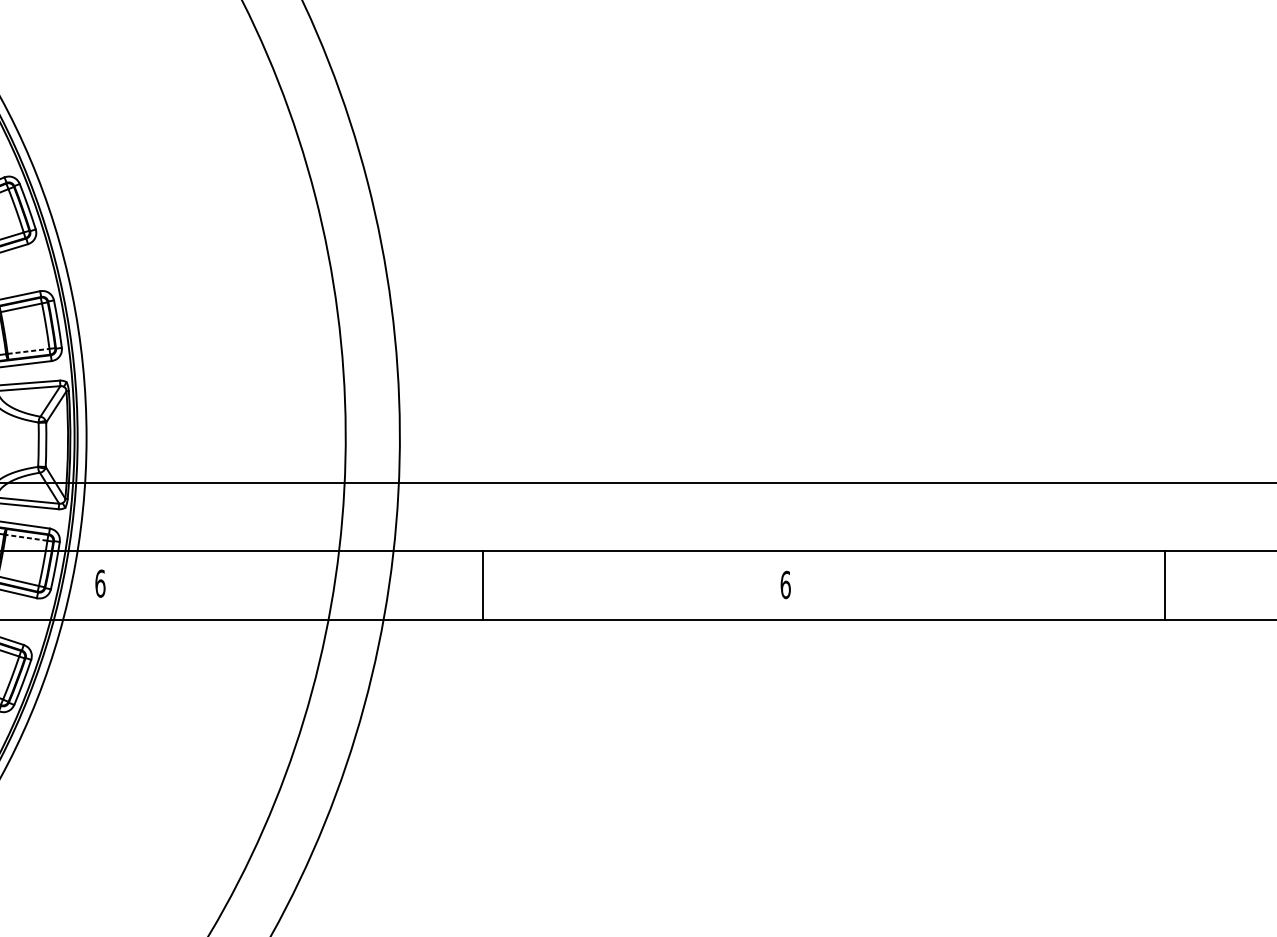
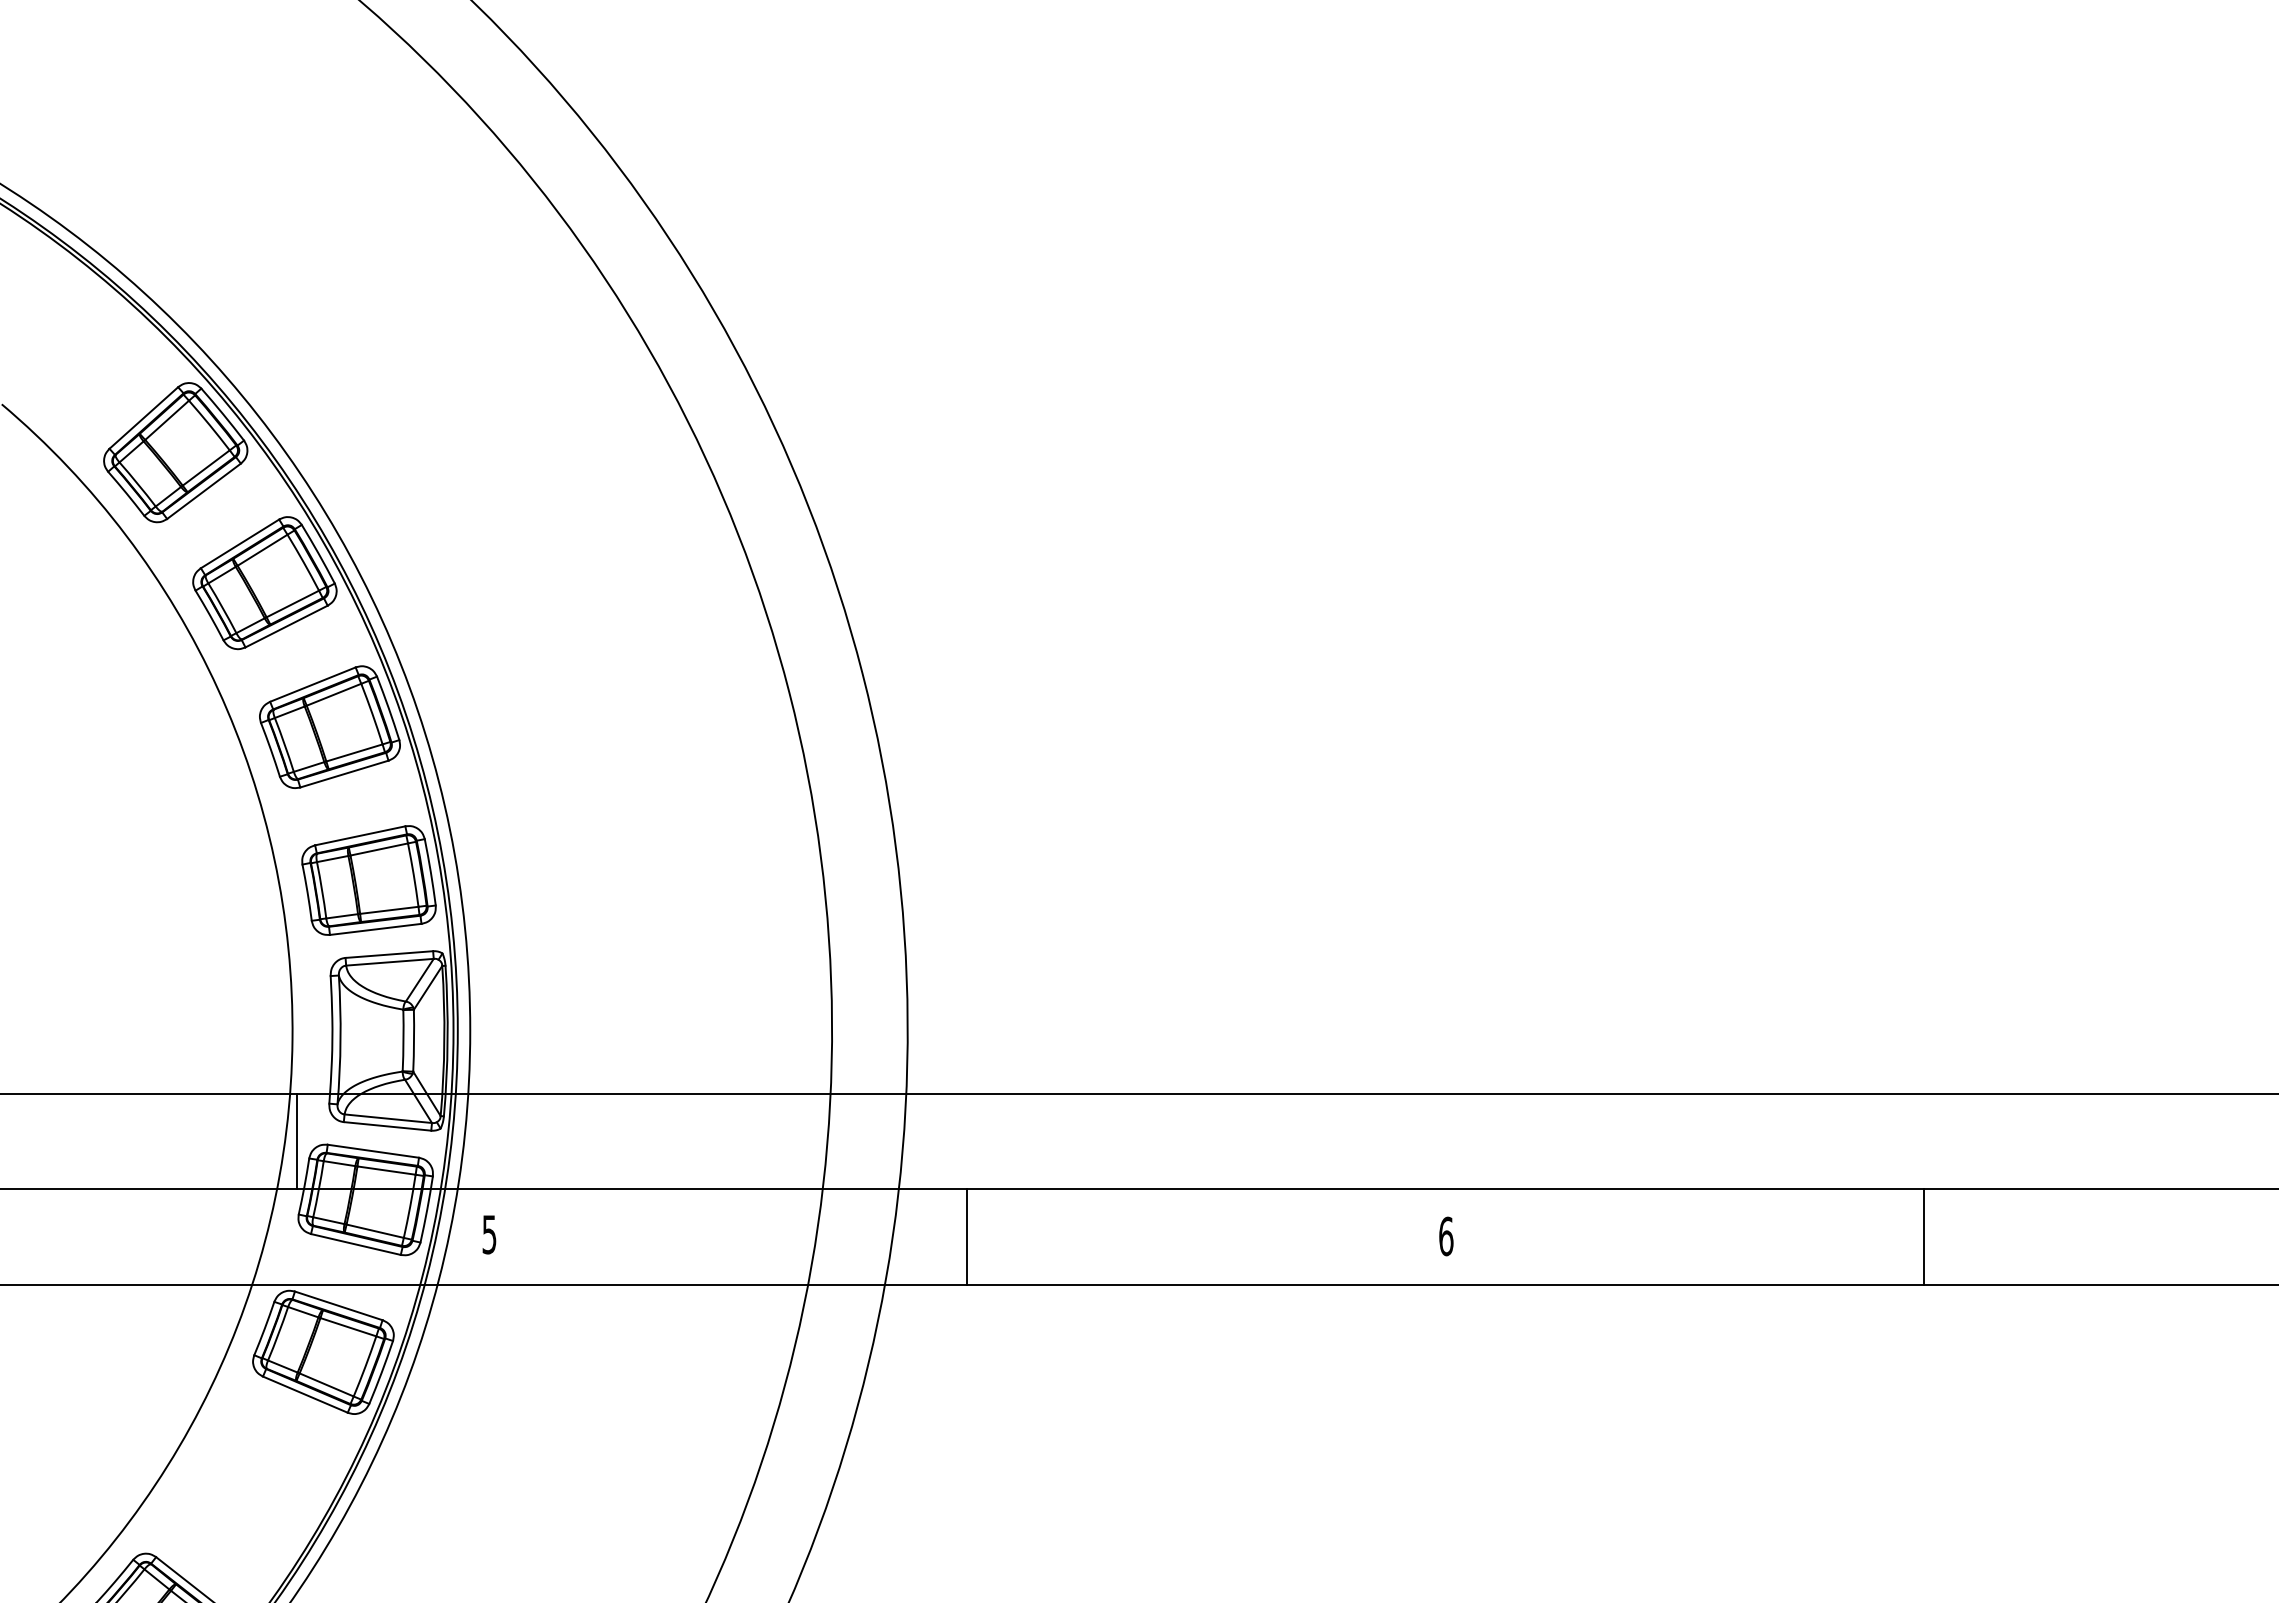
line: (28, 351) -> (389, 910), dashed -> solid
line: (26, 537) -> (386, 1170), dashed -> solid
text: (100, 583) -> (489, 1234), 6 -> 5
line: (483, 585) -> (967, 1237), moved
line: (1164, 585) -> (1924, 1237), moved

